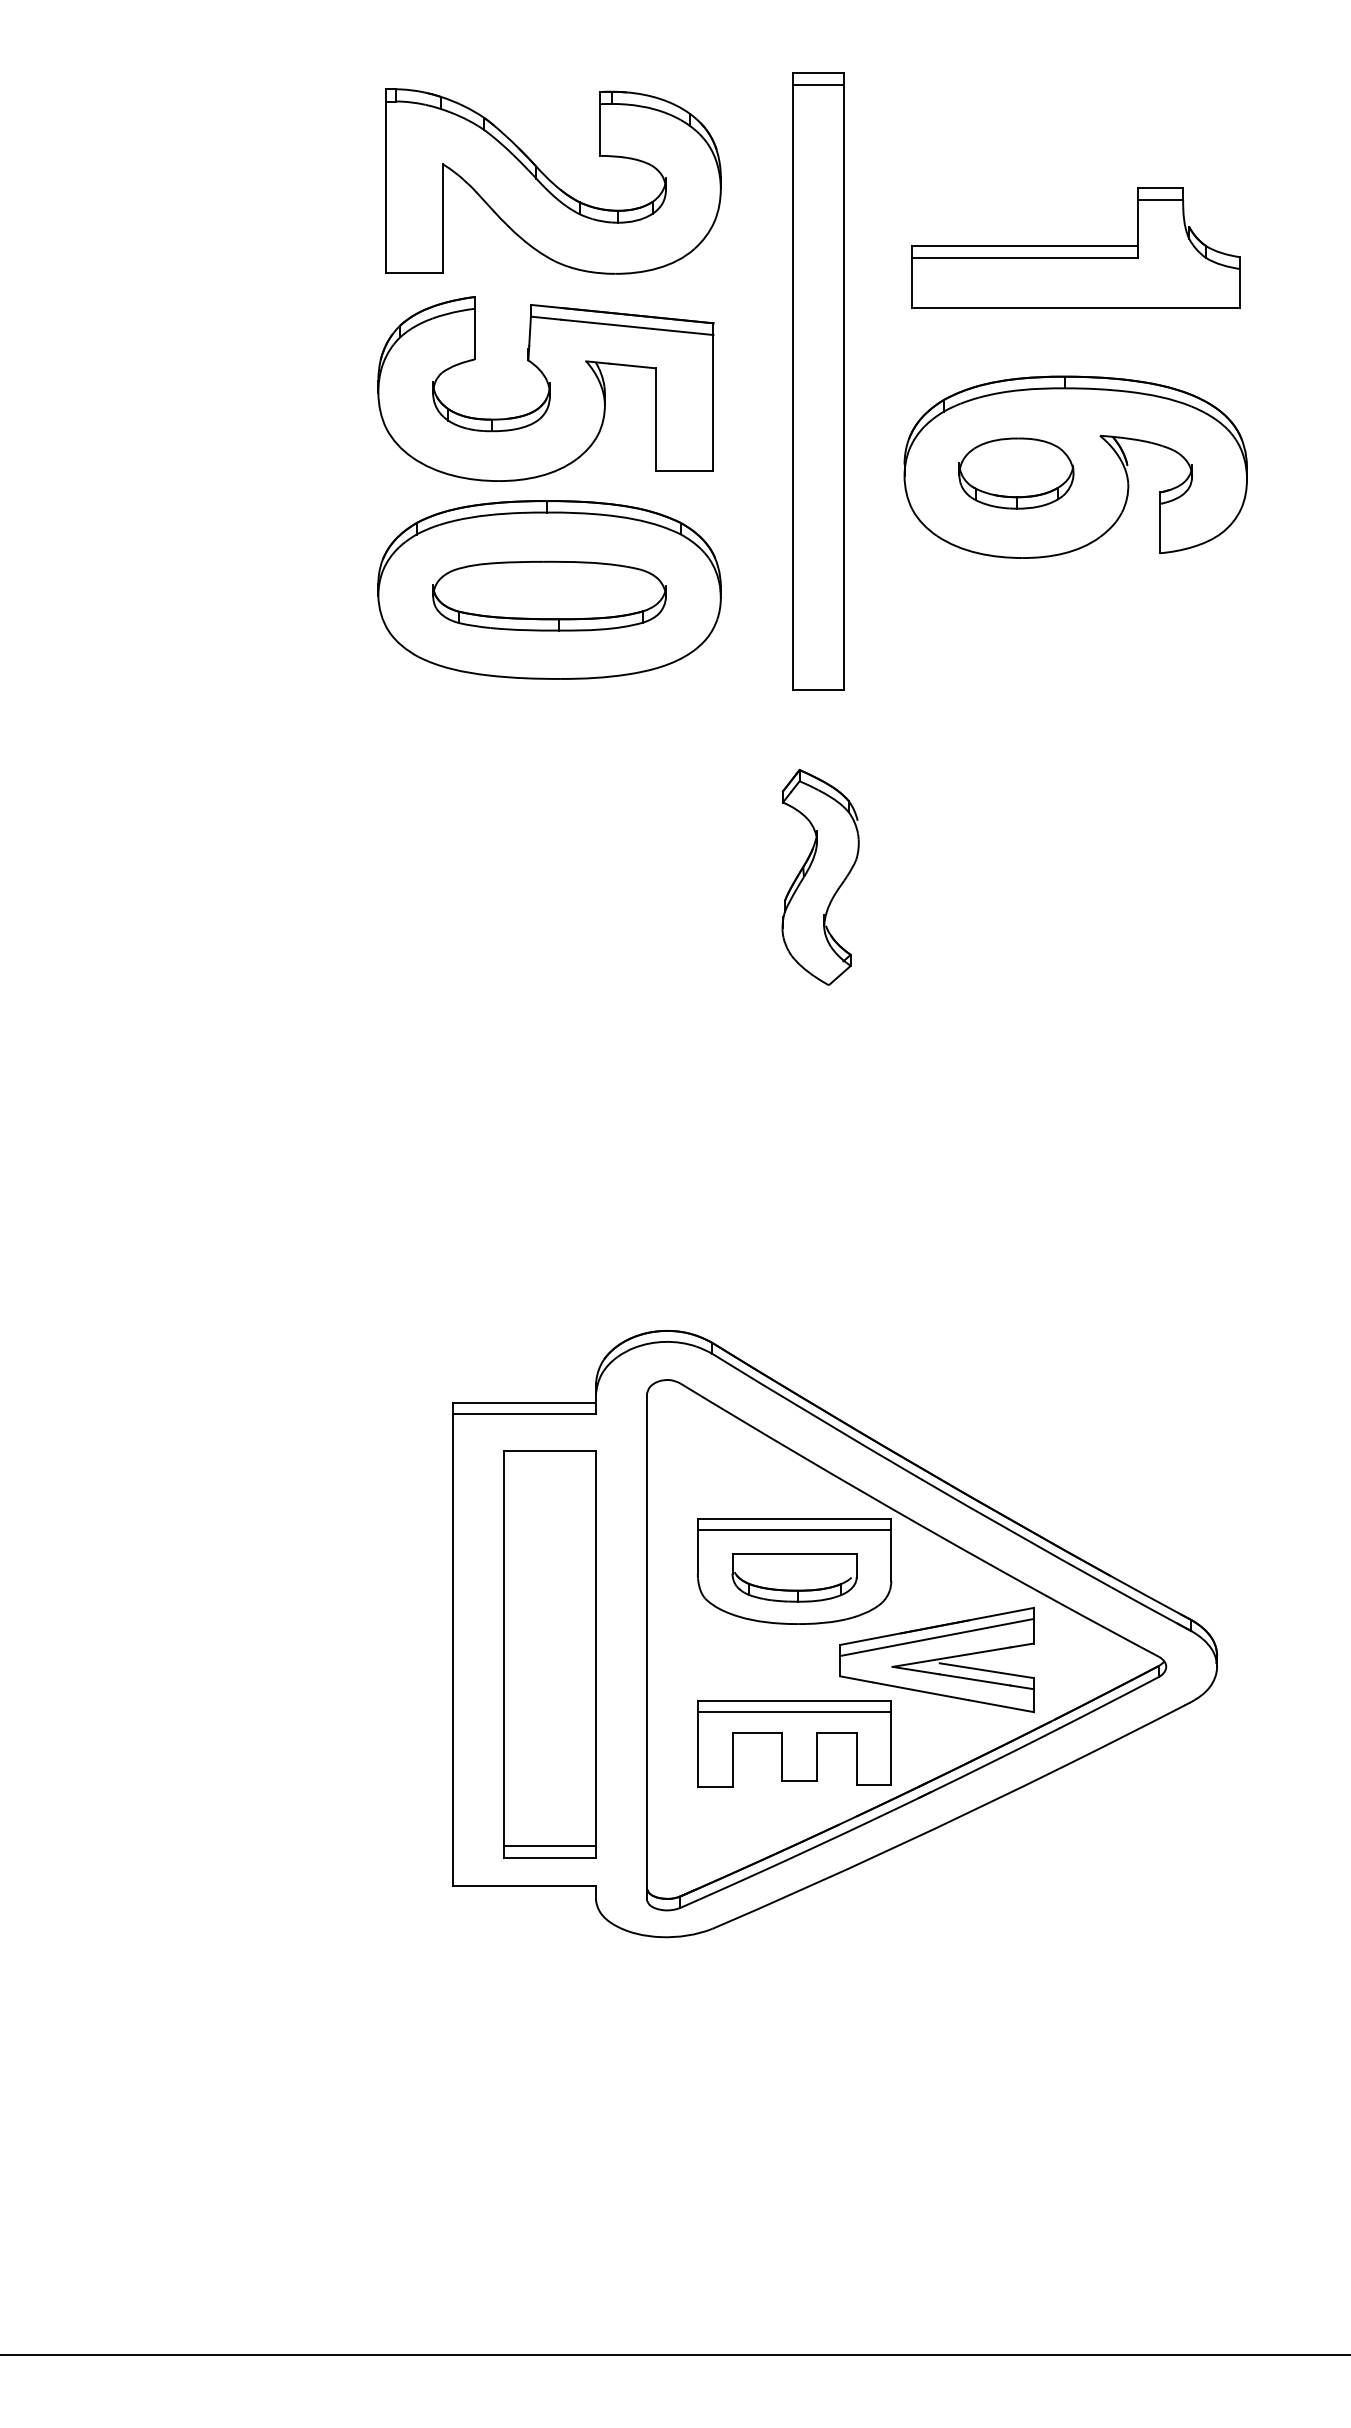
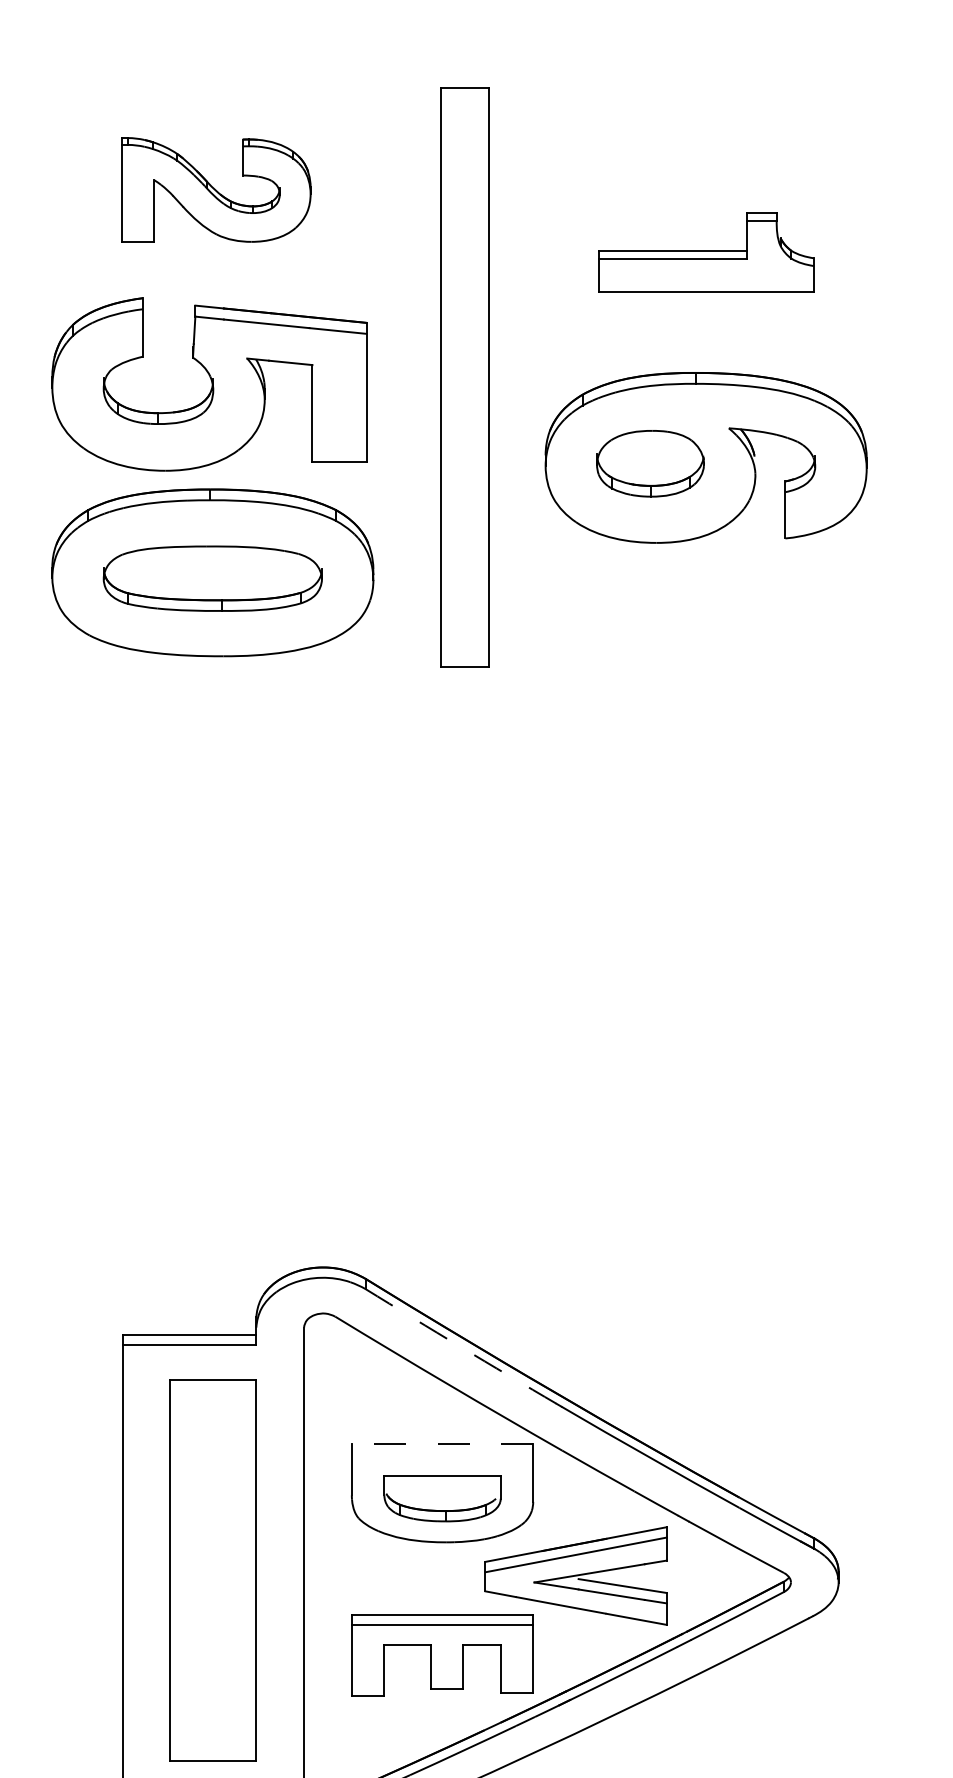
line: (817, 85) -> (464, 99), removed
part: (553, 181) -> (216, 189), size x0.6
part: (1075, 247) -> (705, 251), size x0.7
part: (820, 877) -> (466, 842), removed
arc: (814, 1415) -> (461, 1346), solid -> dashed
line: (794, 1519) -> (442, 1444), solid -> dashed
line: (794, 1530) -> (442, 1454), removed
line: (549, 1846) -> (212, 1750), removed

